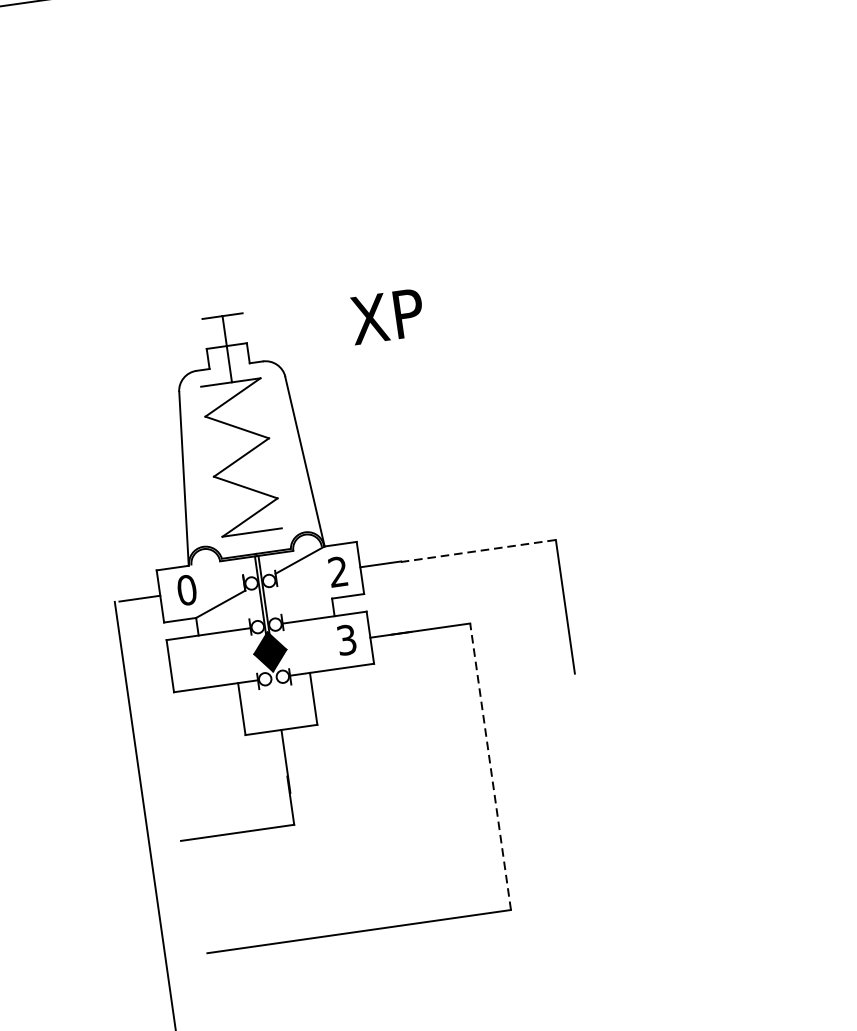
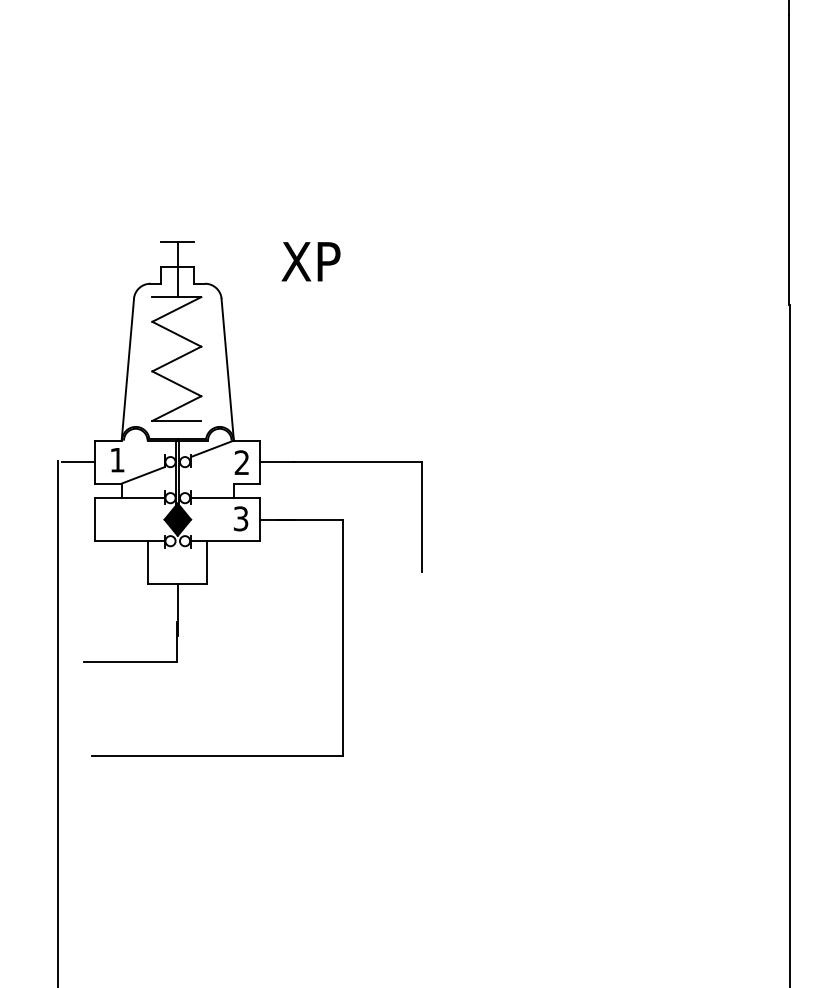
line: (479, 550) -> (358, 461), dashed -> solid
text: (186, 589) -> (117, 459), 0 -> 1
line: (490, 766) -> (342, 637), dashed -> solid

